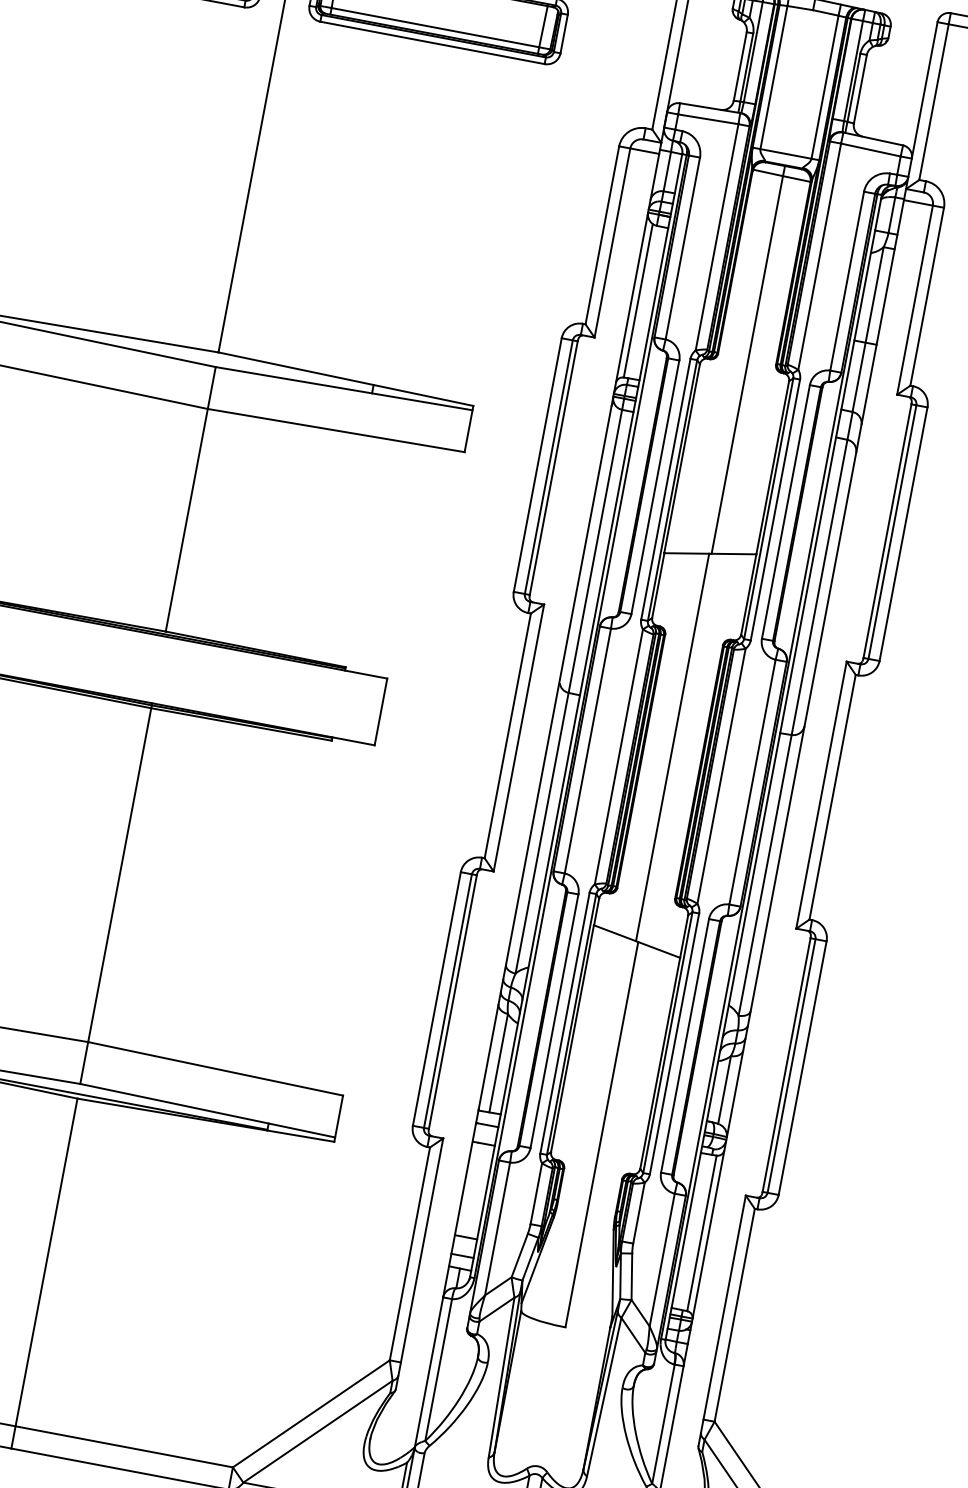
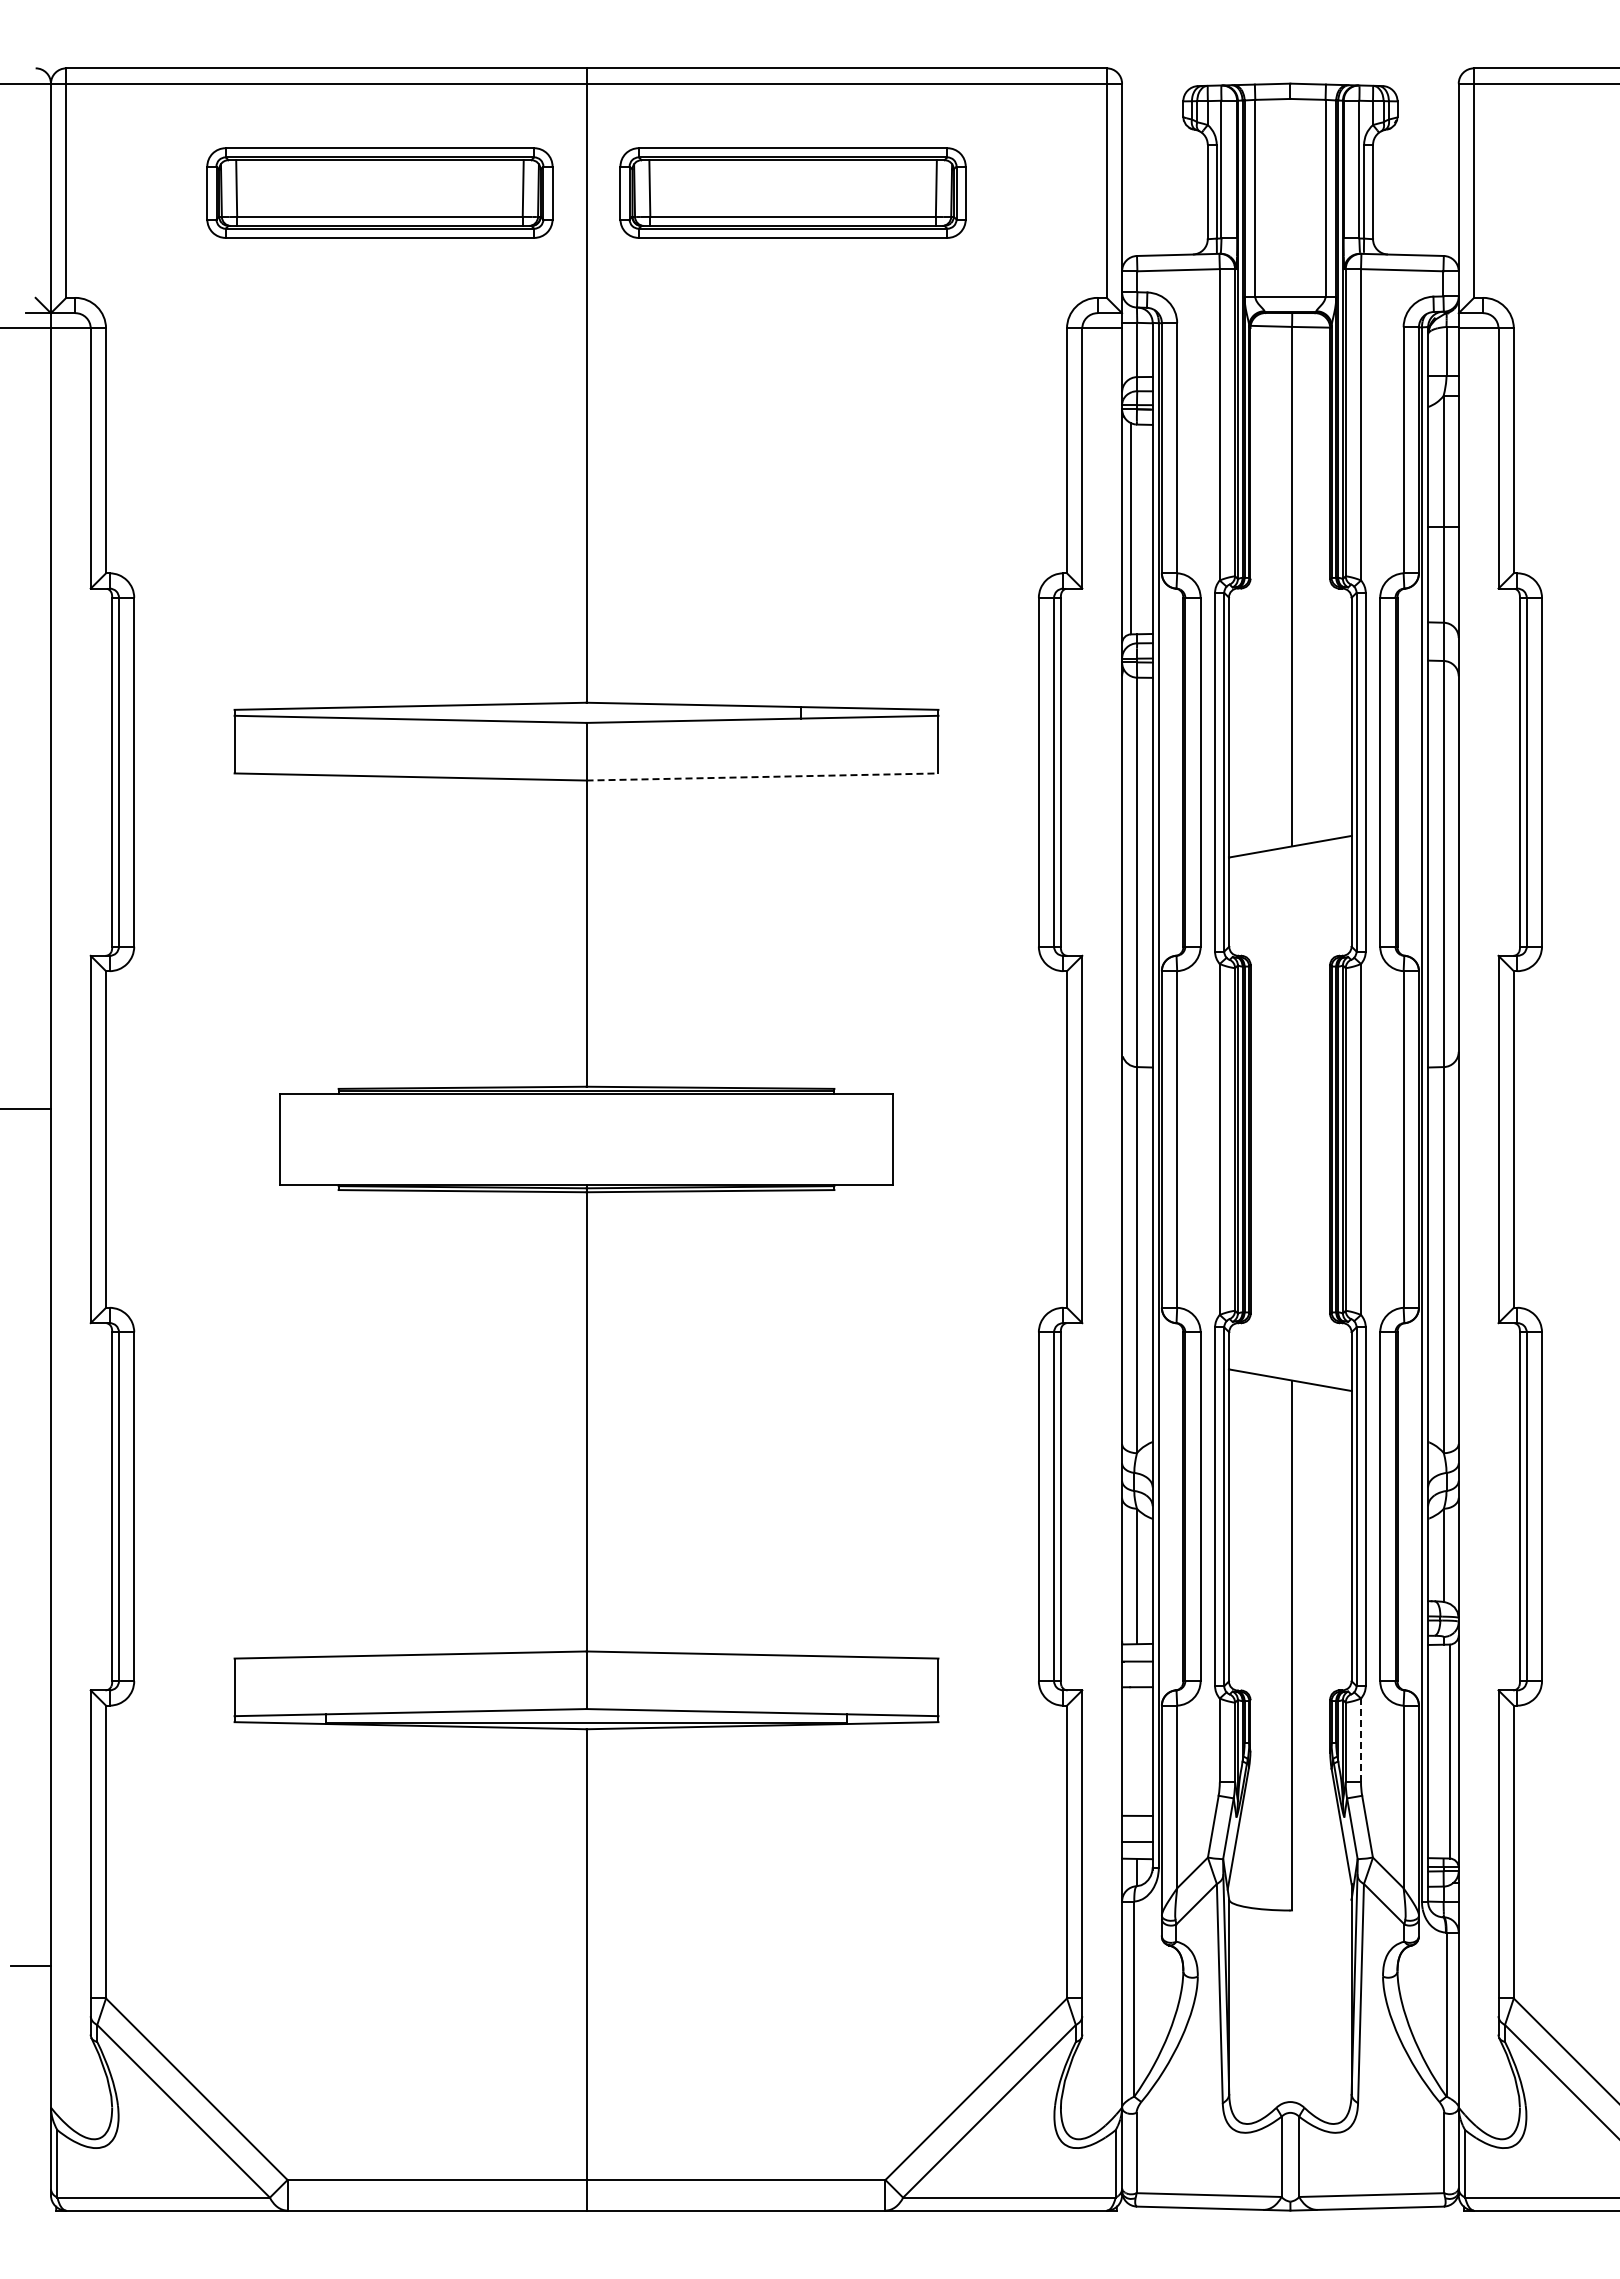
line: (337, 430) -> (763, 776), solid -> dashed
line: (672, 746) -> (1288, 1112), removed
line: (639, 1213) -> (1361, 1740), solid -> dashed

